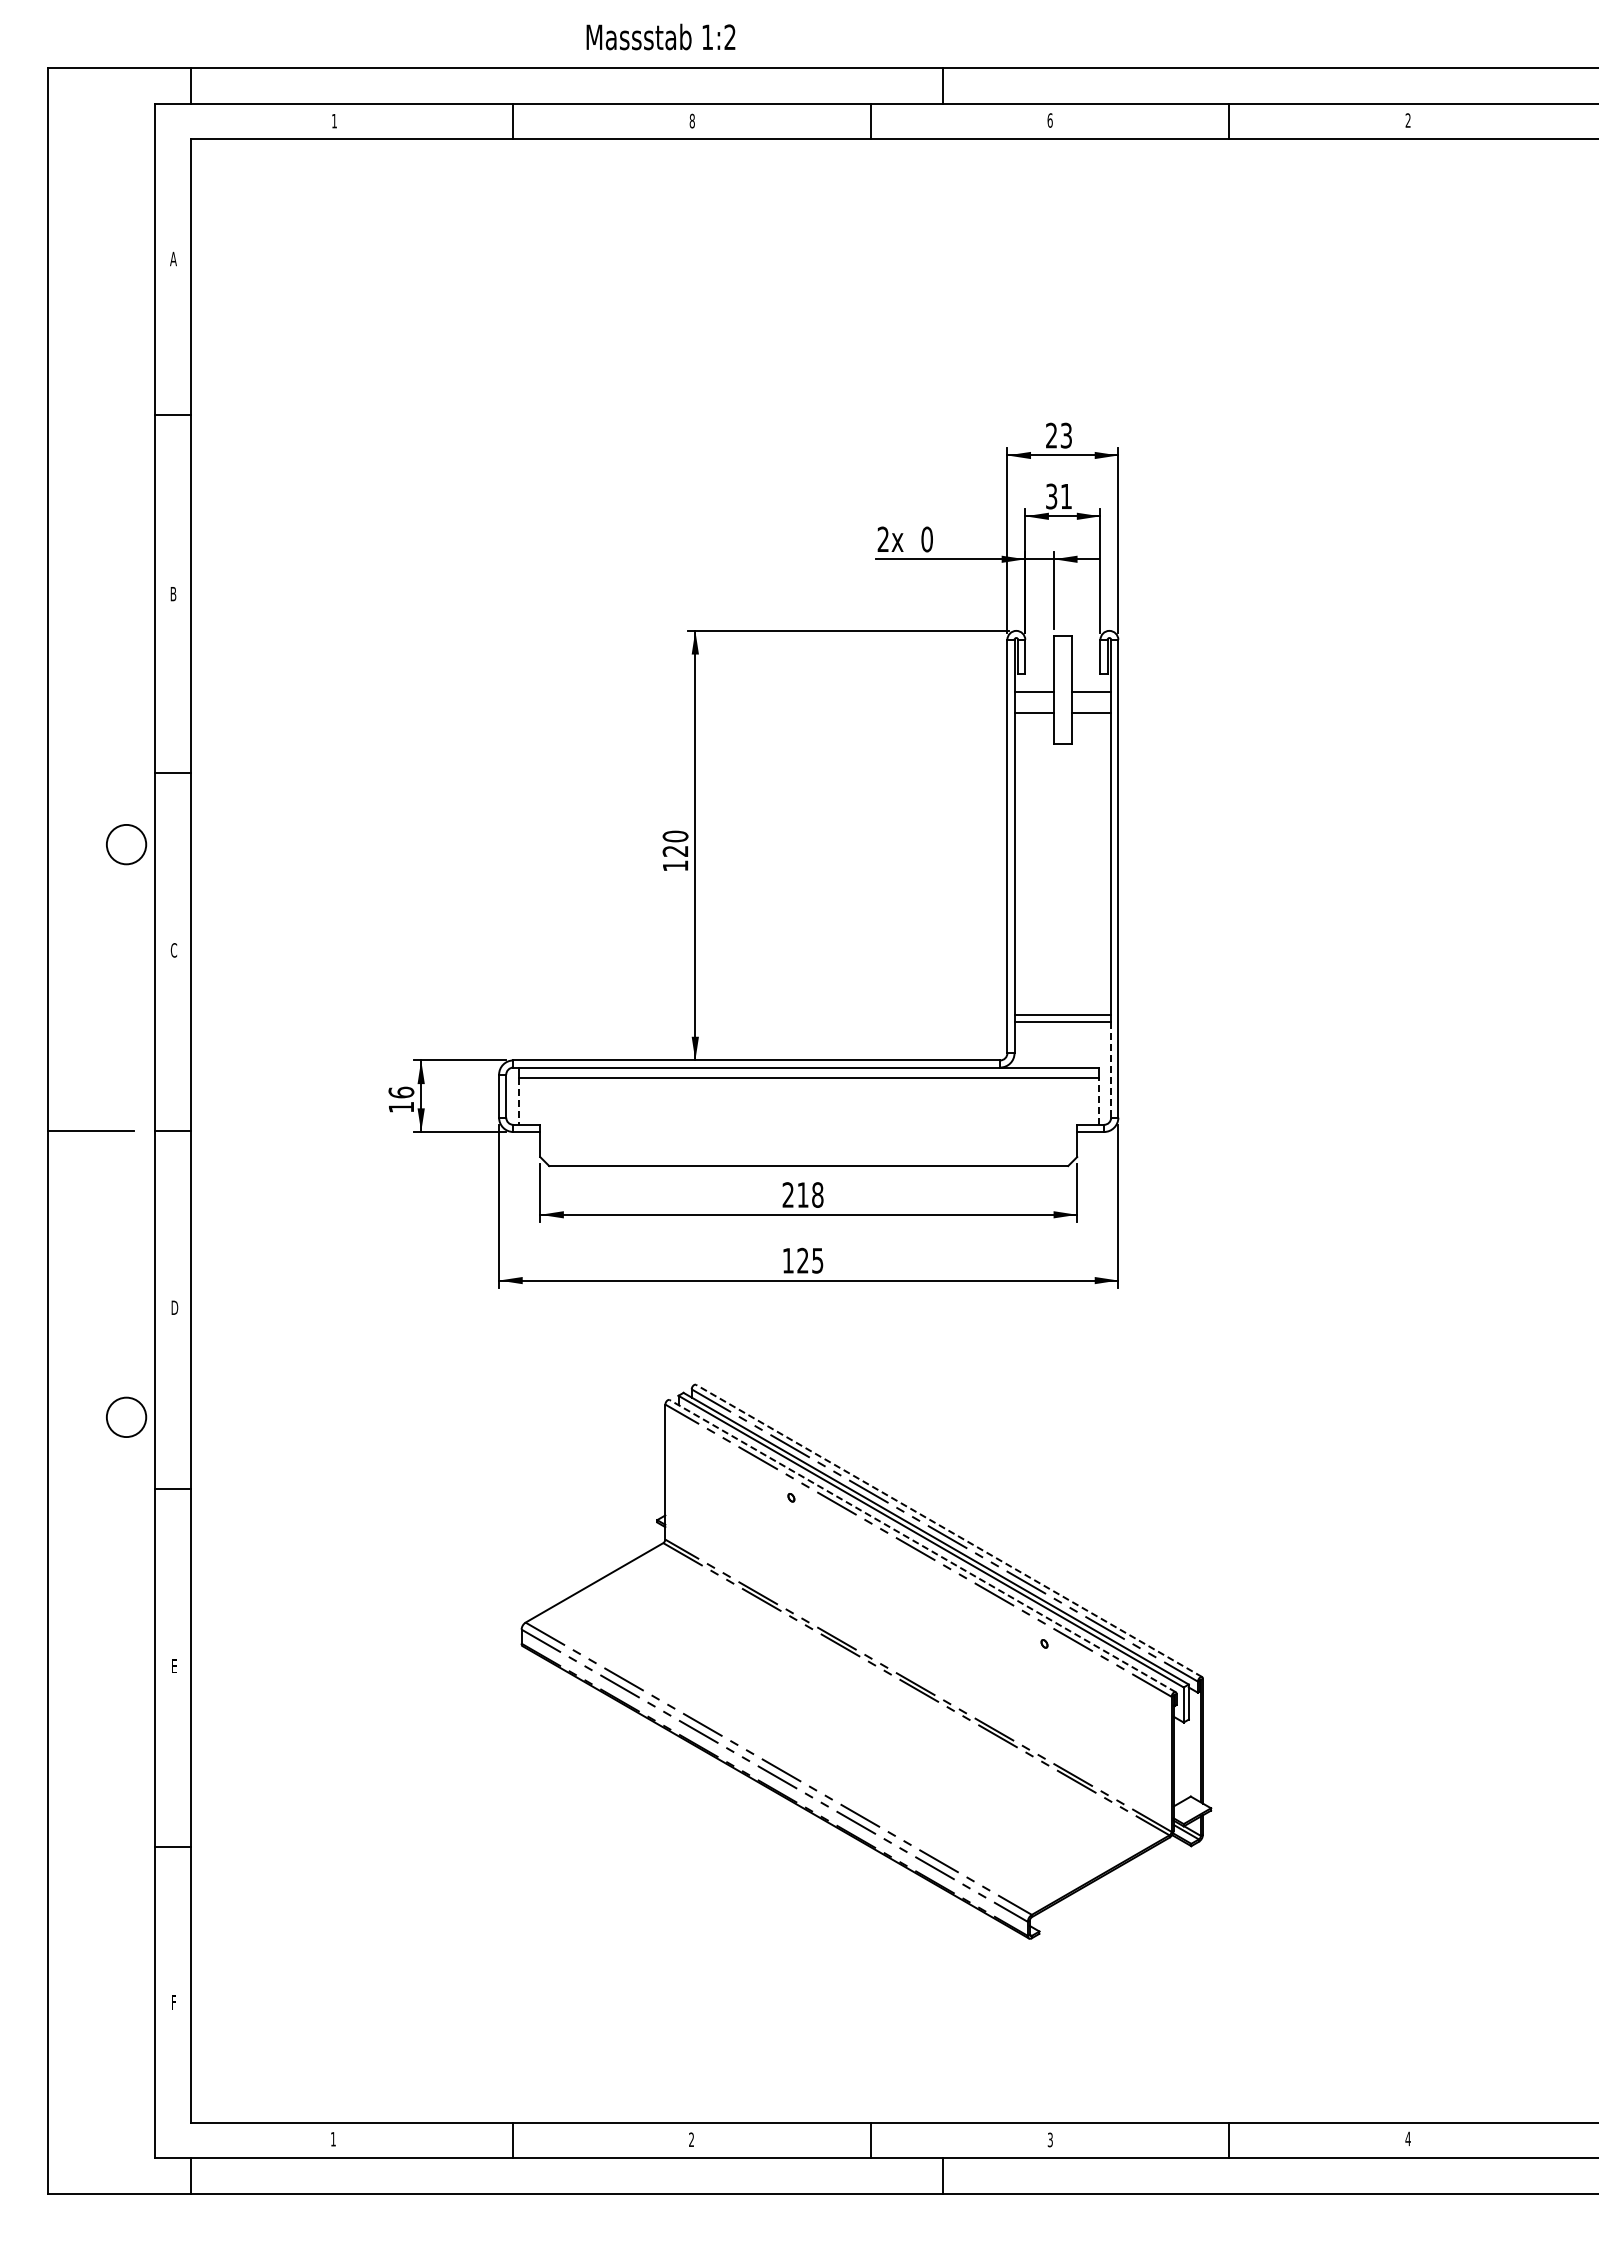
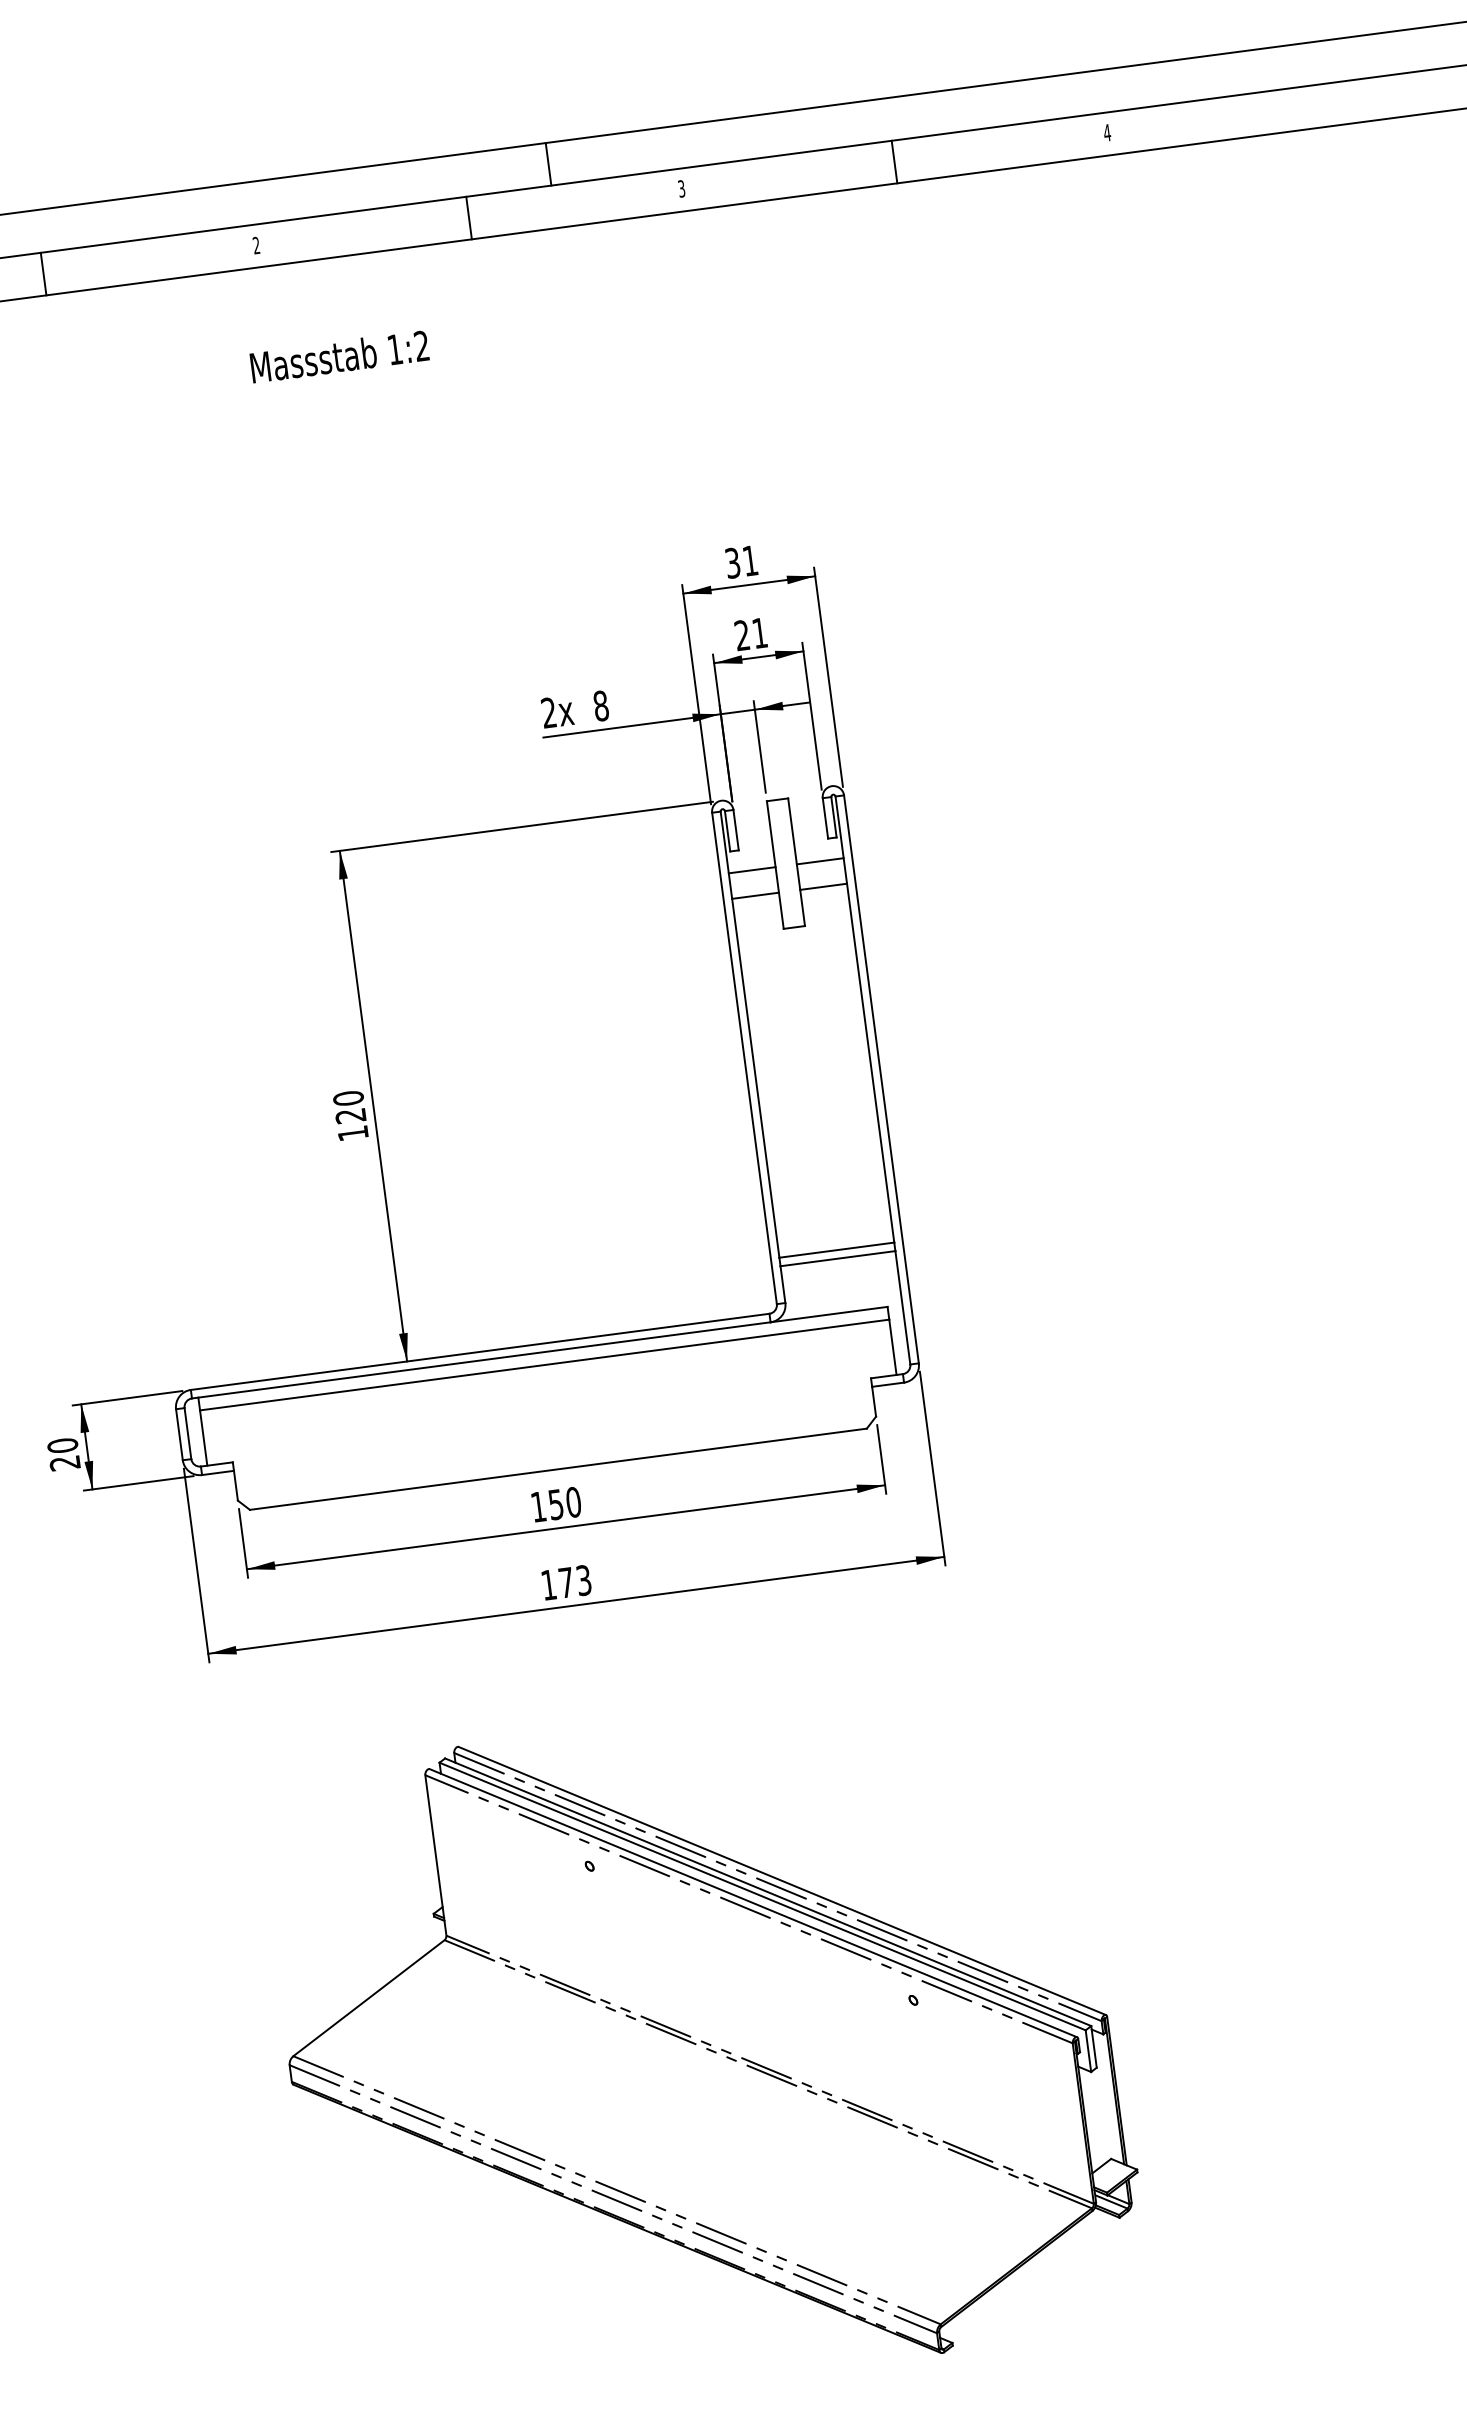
text: (660, 36) -> (339, 356), moved
text: (691, 120) -> (255, 244), 8 -> 2
text: (1049, 120) -> (680, 188), 6 -> 3
text: (1407, 120) -> (1106, 132), 2 -> 4
text: (1058, 435) -> (740, 561), 23 -> 31
text: (1051, 496) -> (742, 635), 31 -> 21
text: (926, 539) -> (600, 706), 0 -> 8
line: (1111, 1070) -> (903, 1308), dashed -> solid
text: (400, 1099) -> (62, 1454), 16 -> 20
line: (1098, 1101) -> (892, 1347), dashed -> solid
line: (518, 1102) -> (203, 1439), dashed -> solid
text: (802, 1194) -> (555, 1504), 218 -> 150
text: (810, 1260) -> (575, 1581), 125 -> 173
line: (948, 1530) -> (781, 1880), dashed -> solid
line: (922, 1545) -> (752, 1902), dashed -> solid

